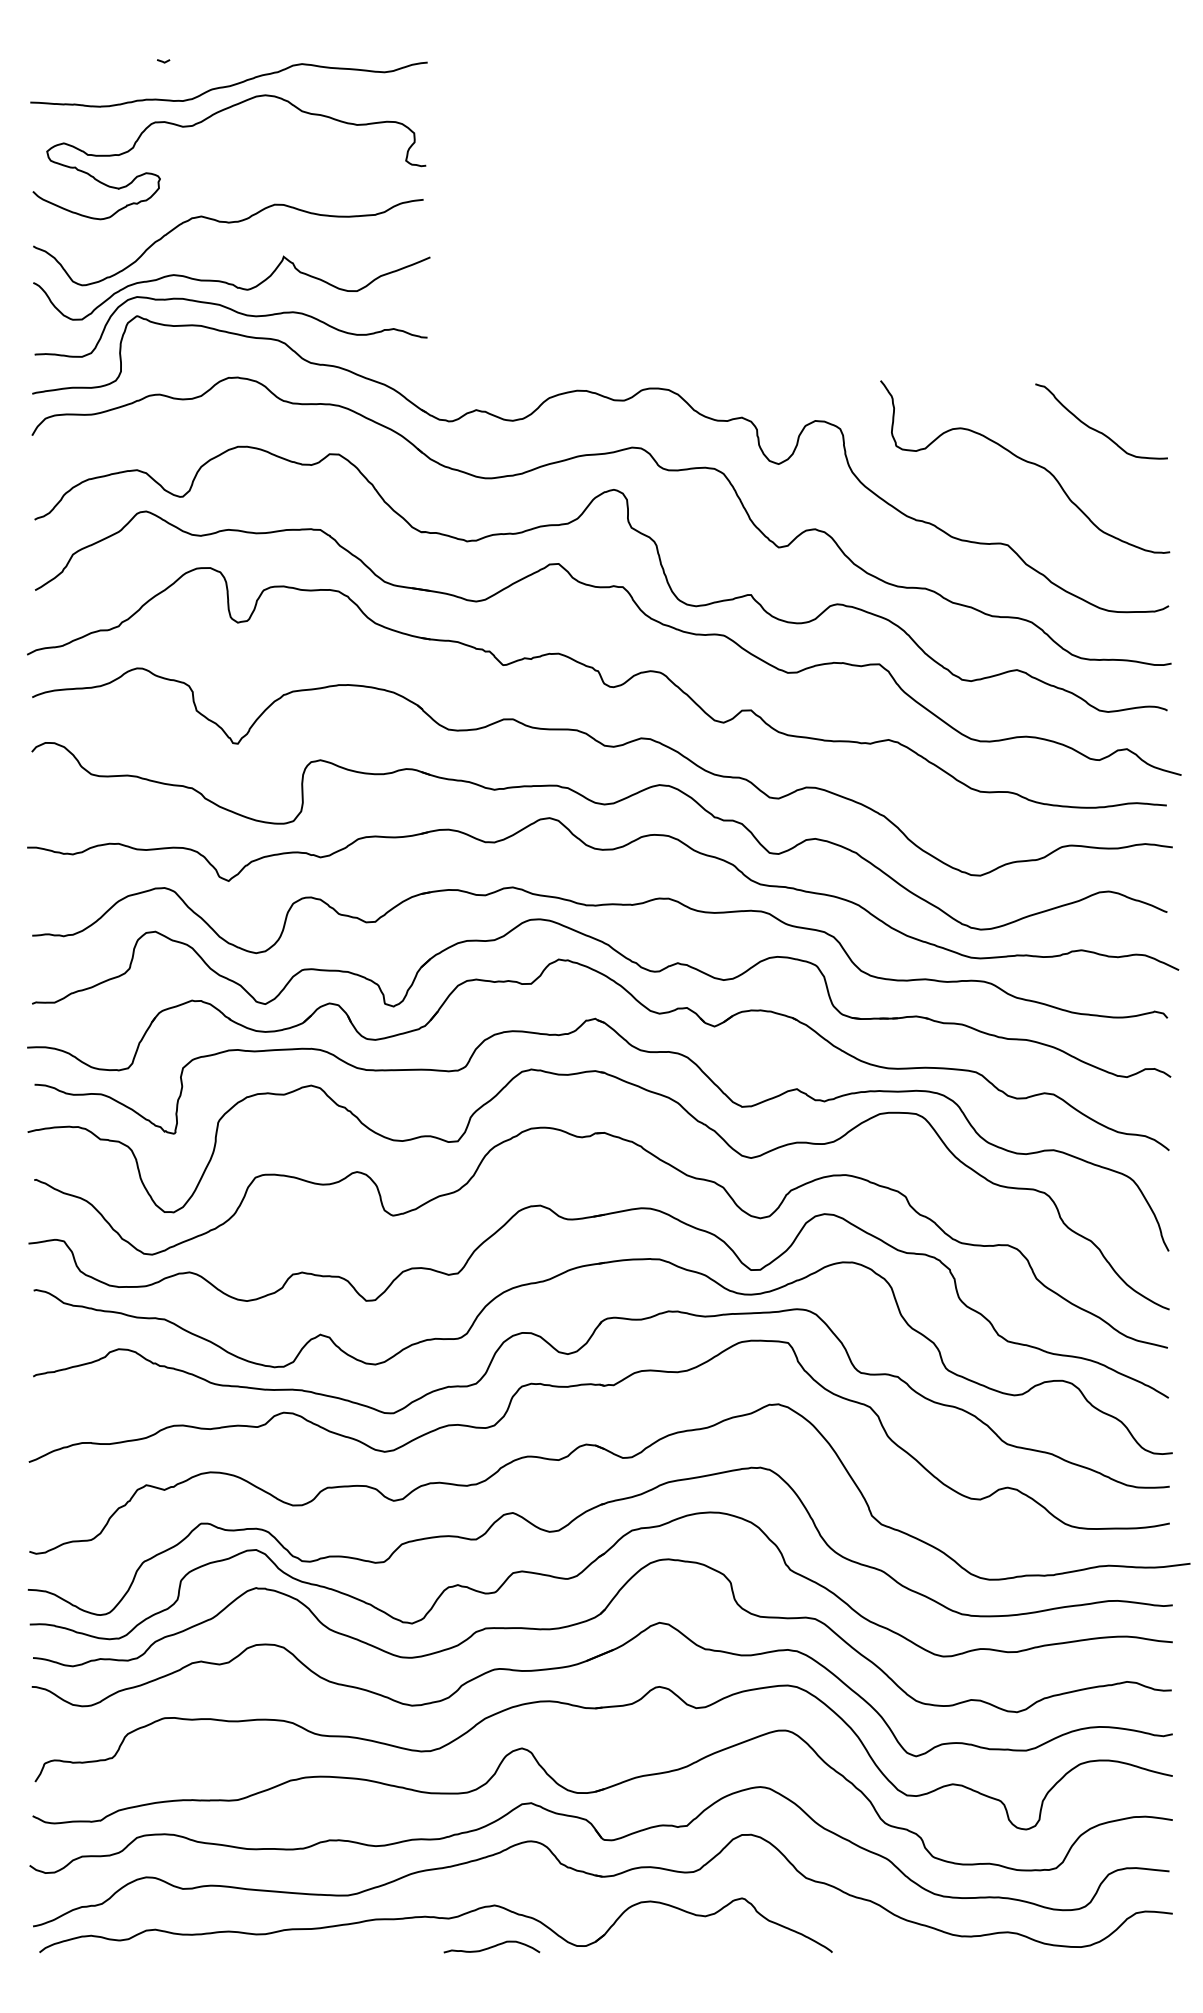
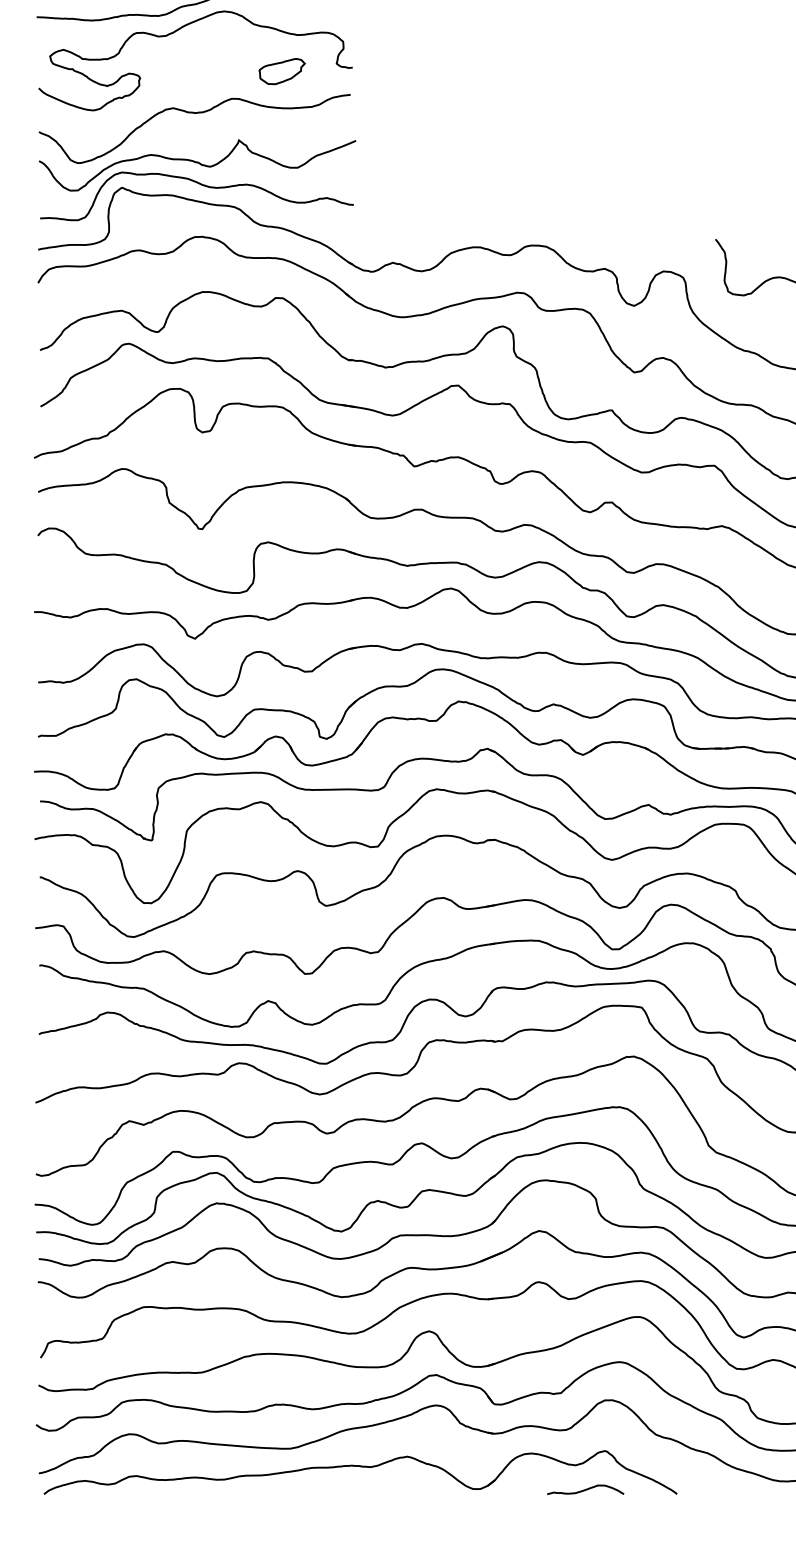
part: (337, 170) -> (281, 71), added
curve: (491, 1946) -> (585, 1489), moved

